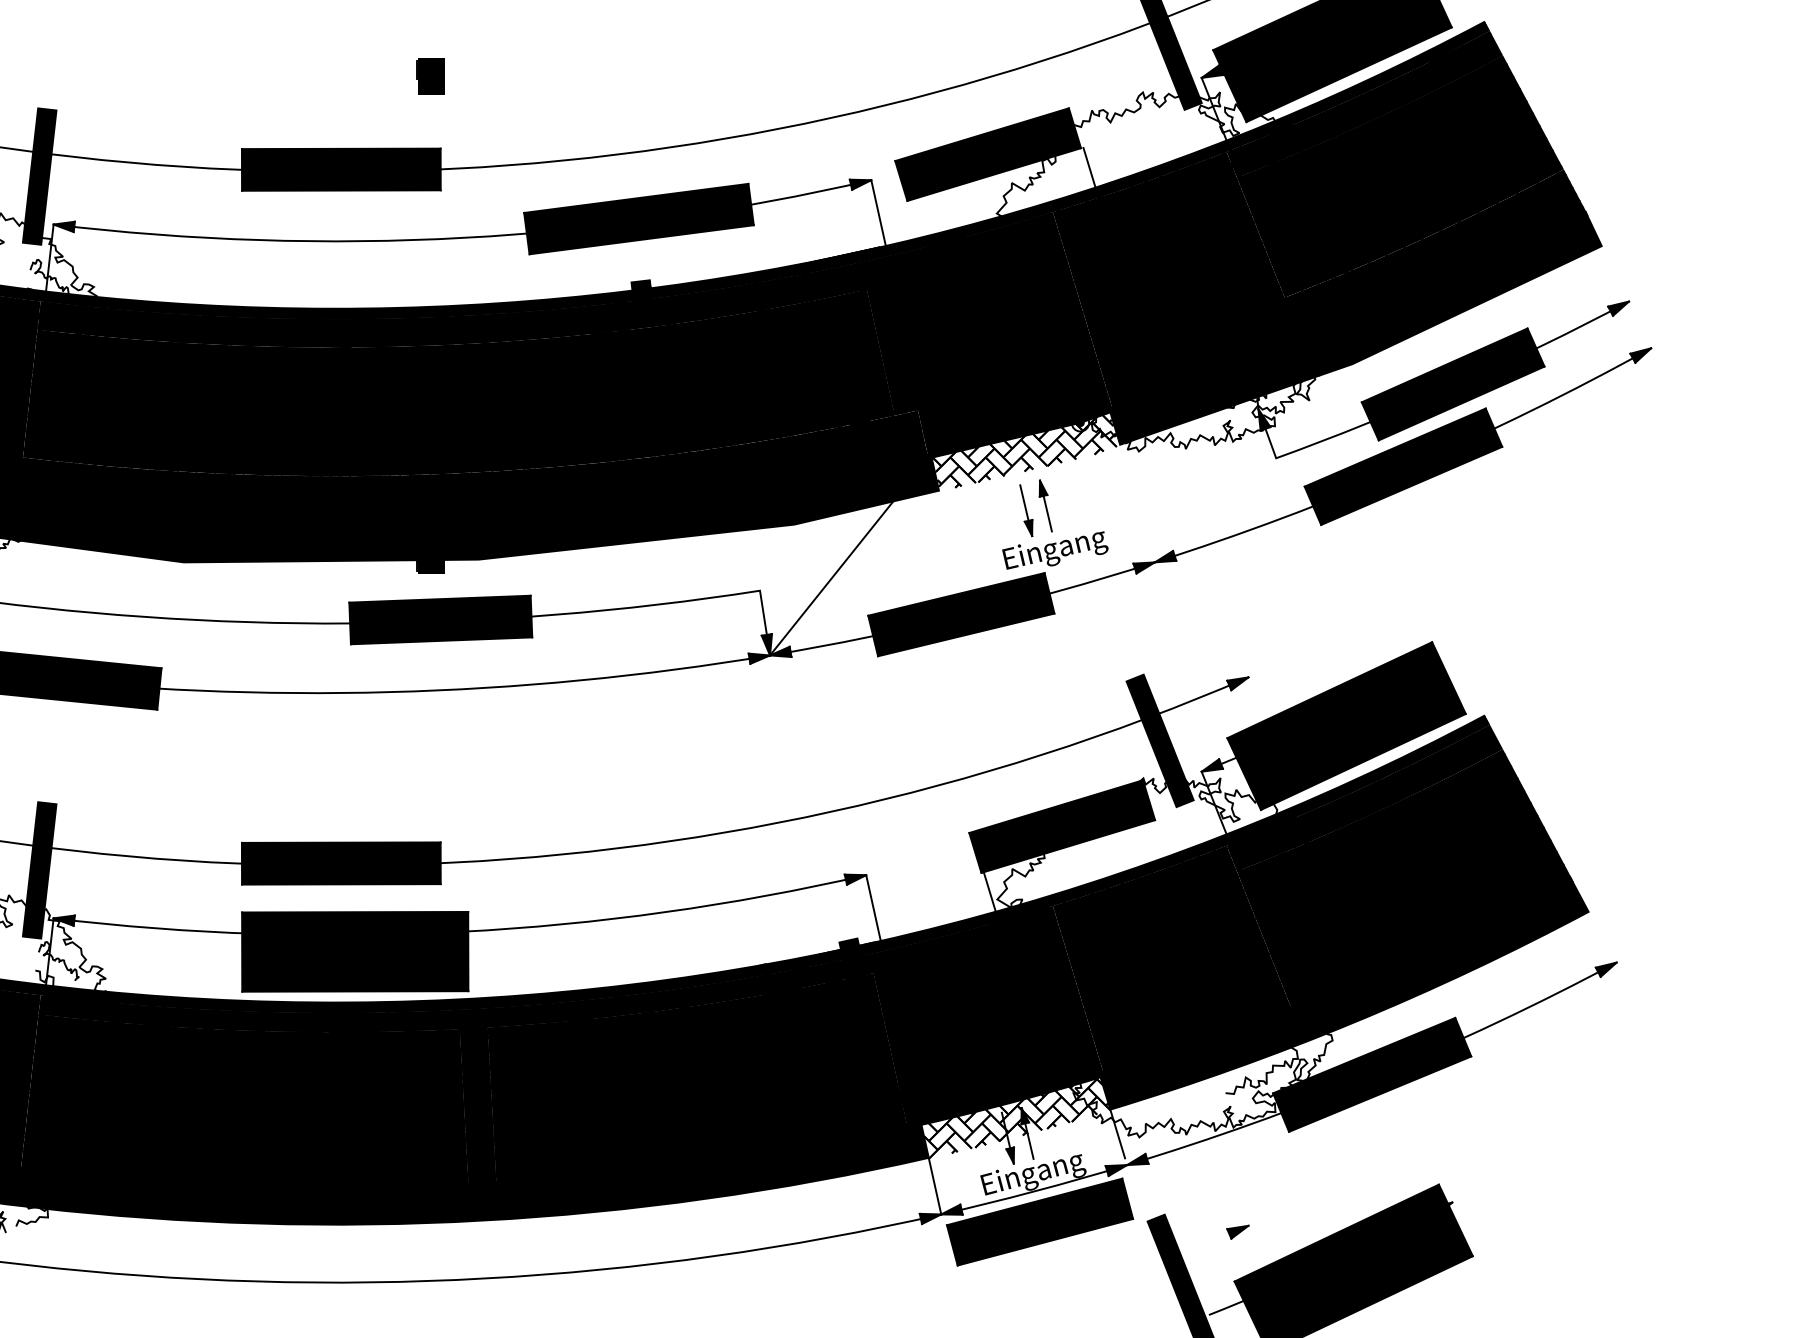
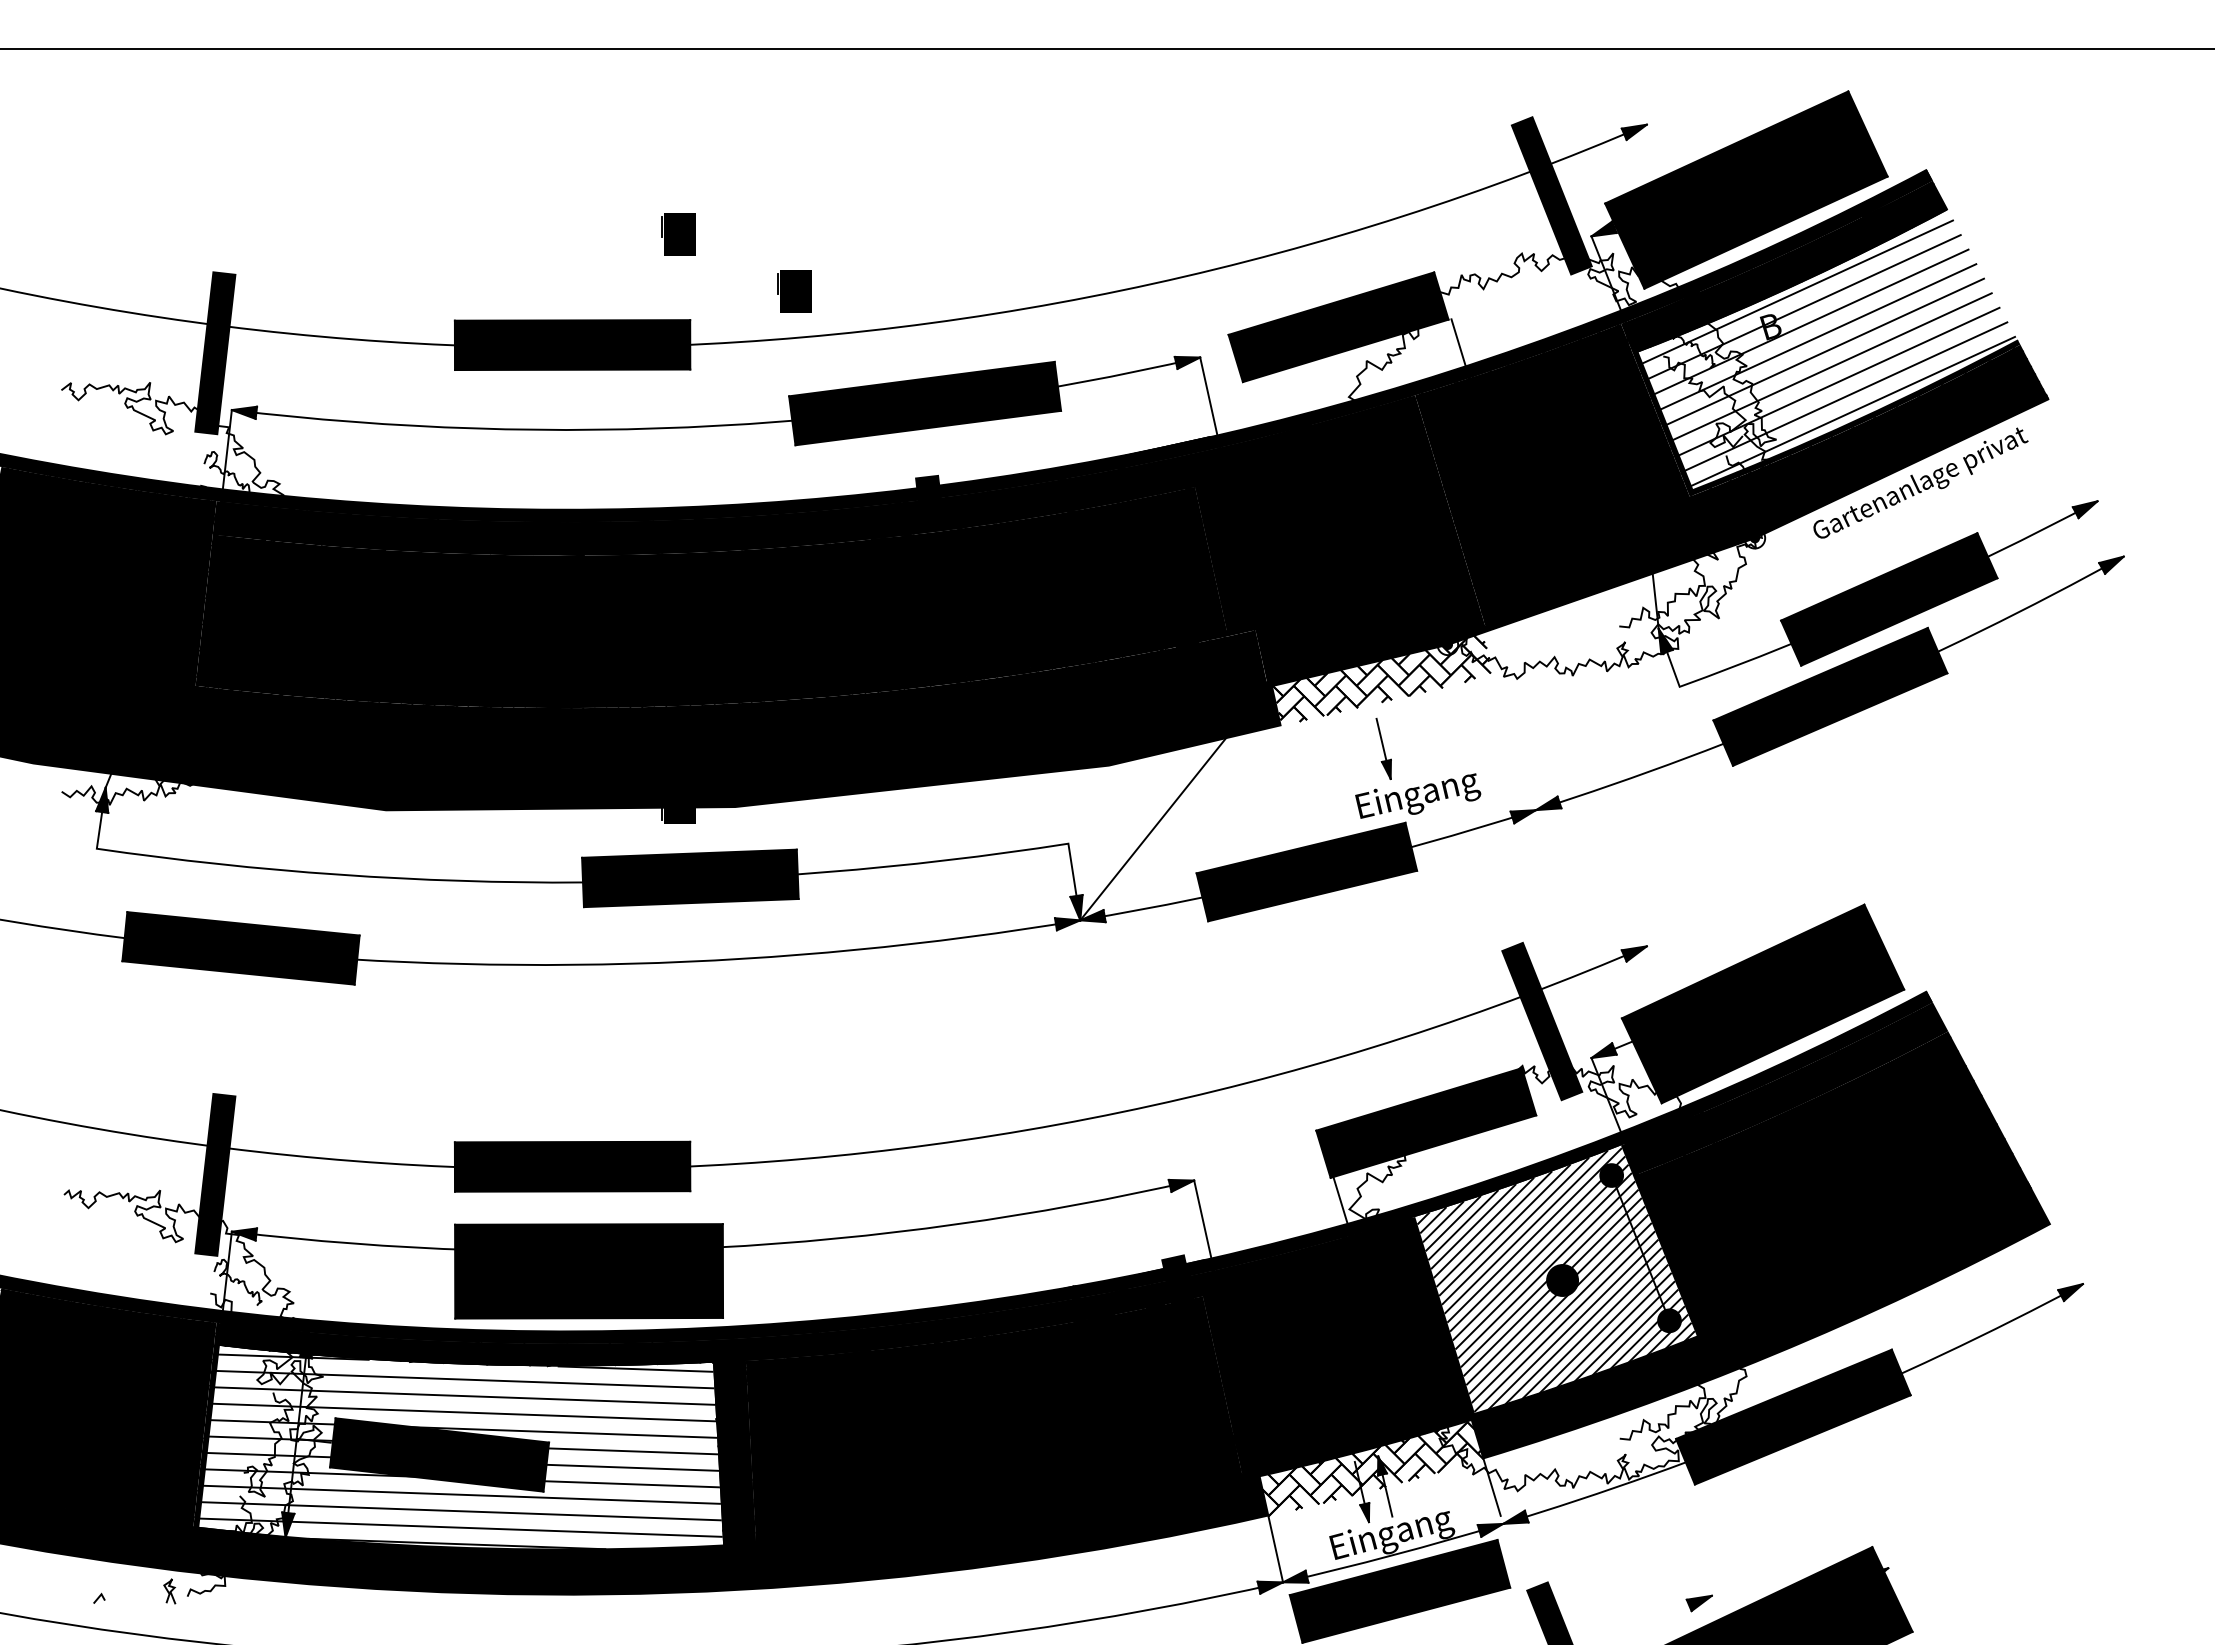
part: (528, 124) -> (794, 291), added
fill: (1400, 173) -> (1827, 349), removed
fill: (1356, 330) -> (1774, 535), removed
part: (1045, 506) -> (1406, 743), removed
fill: (1172, 958) -> (1556, 1279), removed
fill: (246, 1100) -> (460, 1447), removed
part: (1237, 1232) -> (1698, 1603), moved

